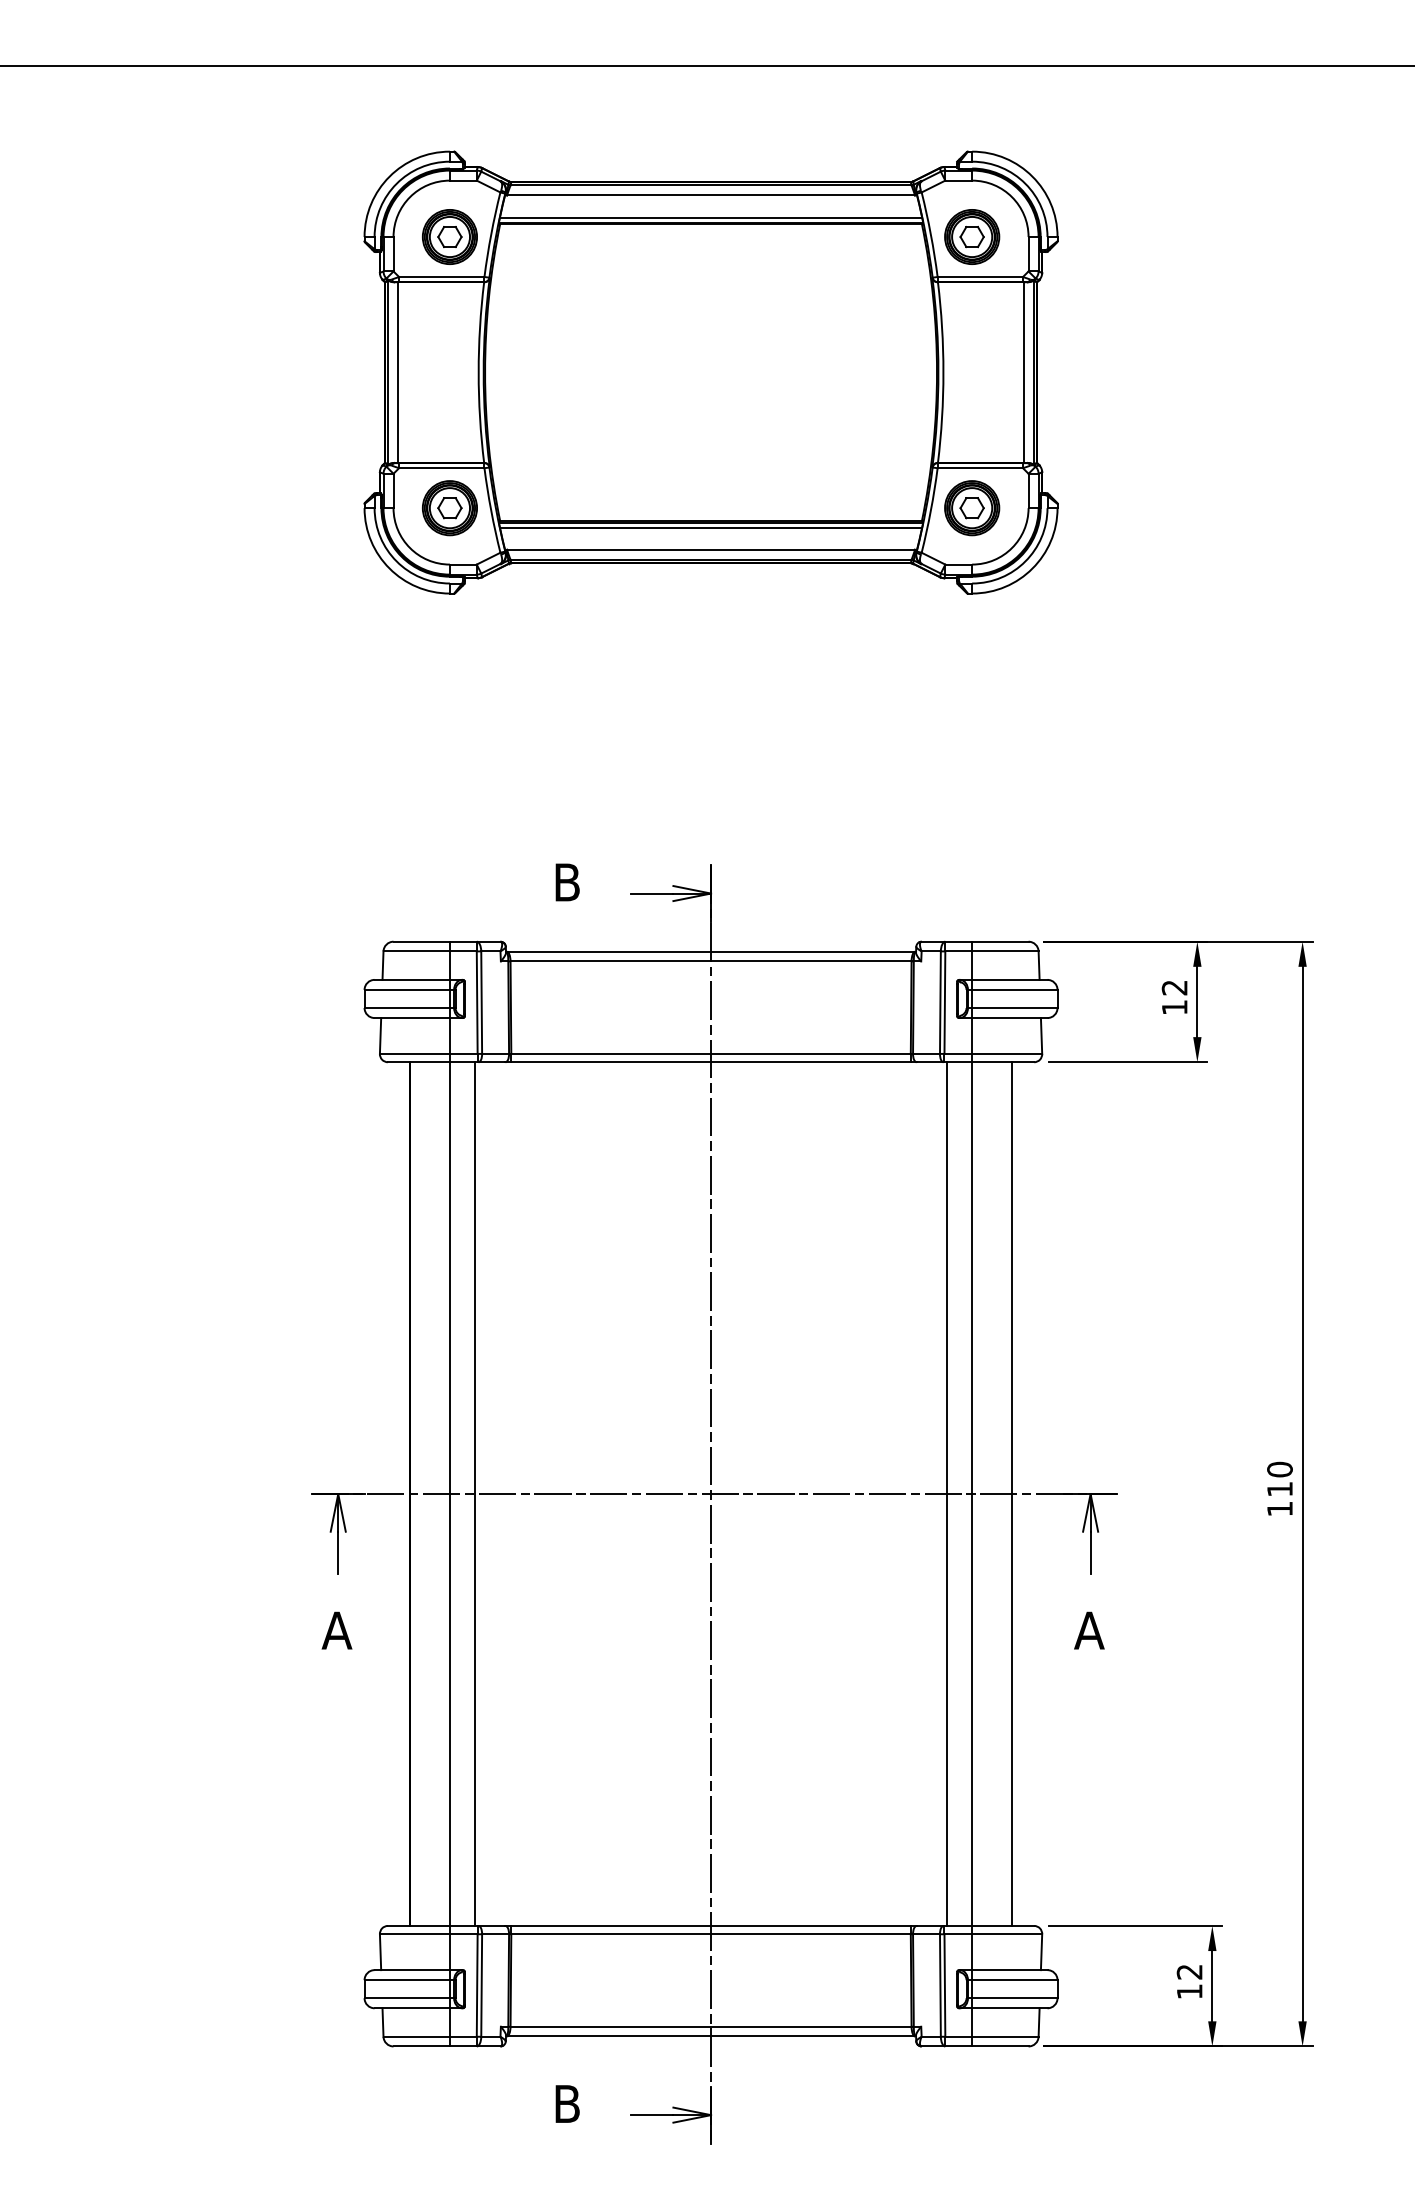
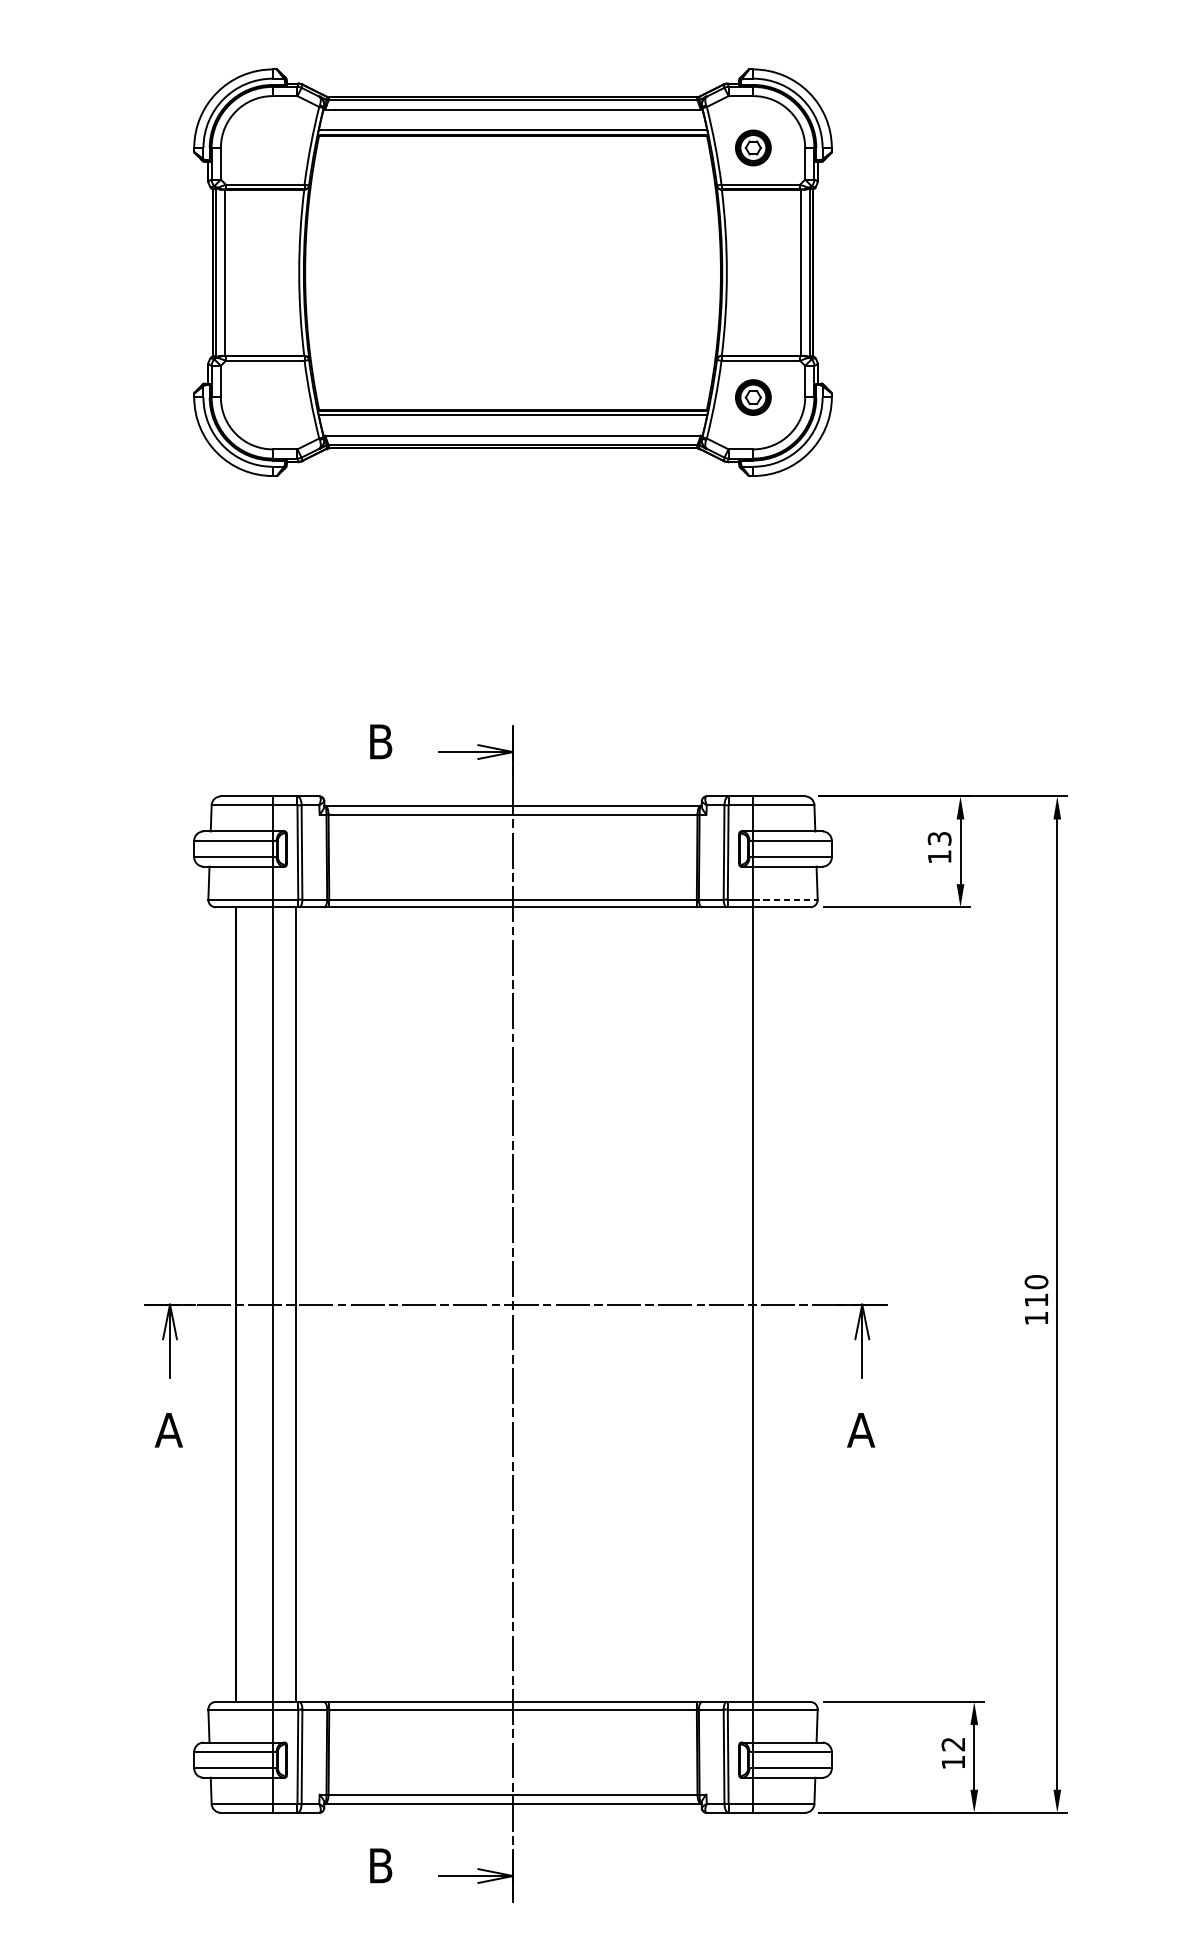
part: (449, 236) -> (272, 147), removed
part: (972, 236) -> (753, 147), size x0.7
part: (449, 508) -> (272, 397), removed
part: (972, 508) -> (753, 397), size x0.7
text: (1174, 987) -> (939, 838), 12 -> 13
line: (1007, 1053) -> (785, 899), solid -> dashed
line: (947, 1493) -> (730, 1304), removed
line: (1012, 1493) -> (790, 1304), removed

